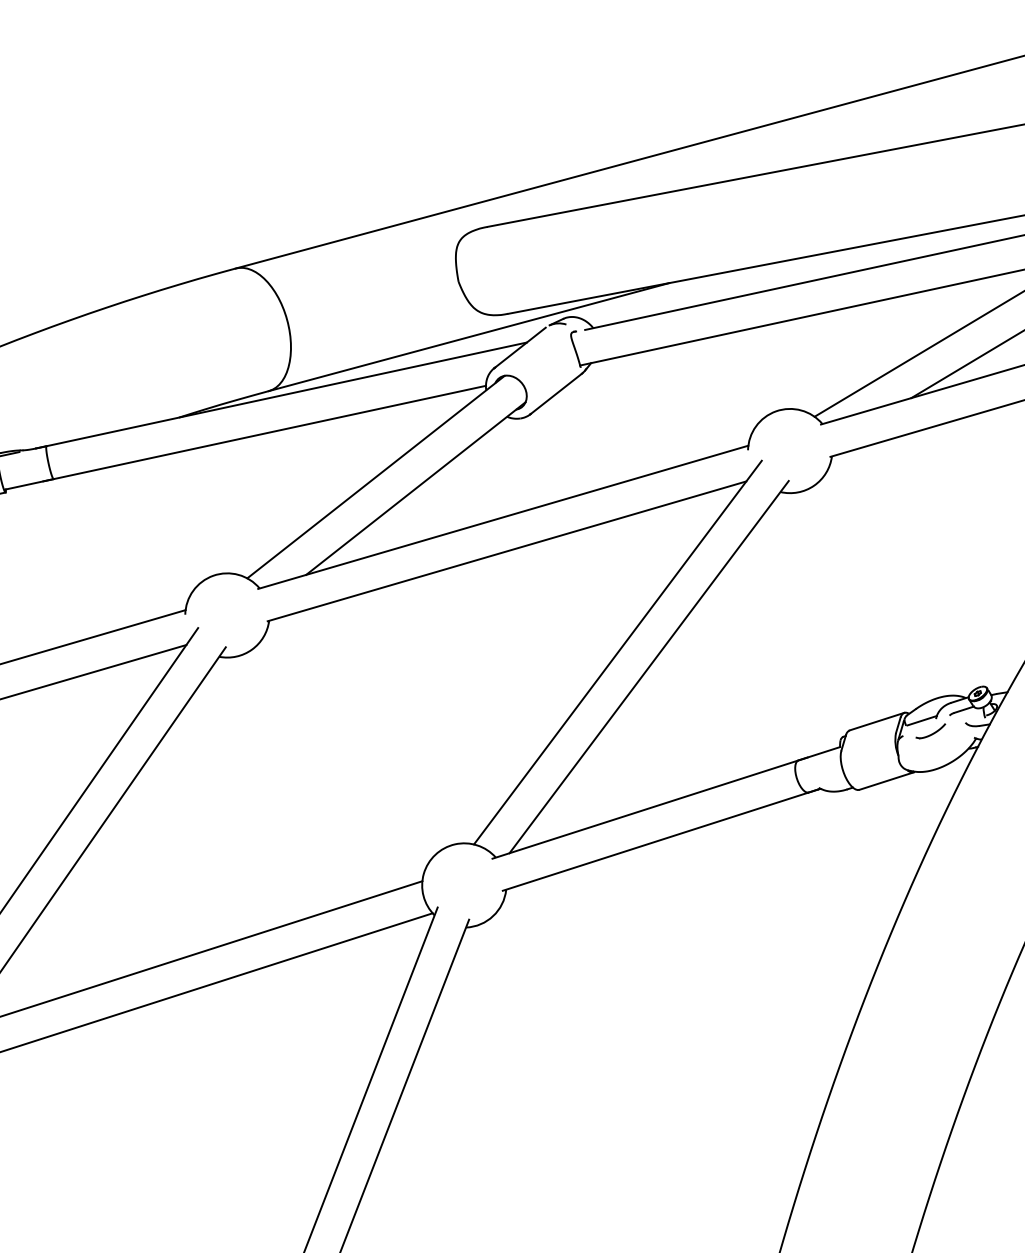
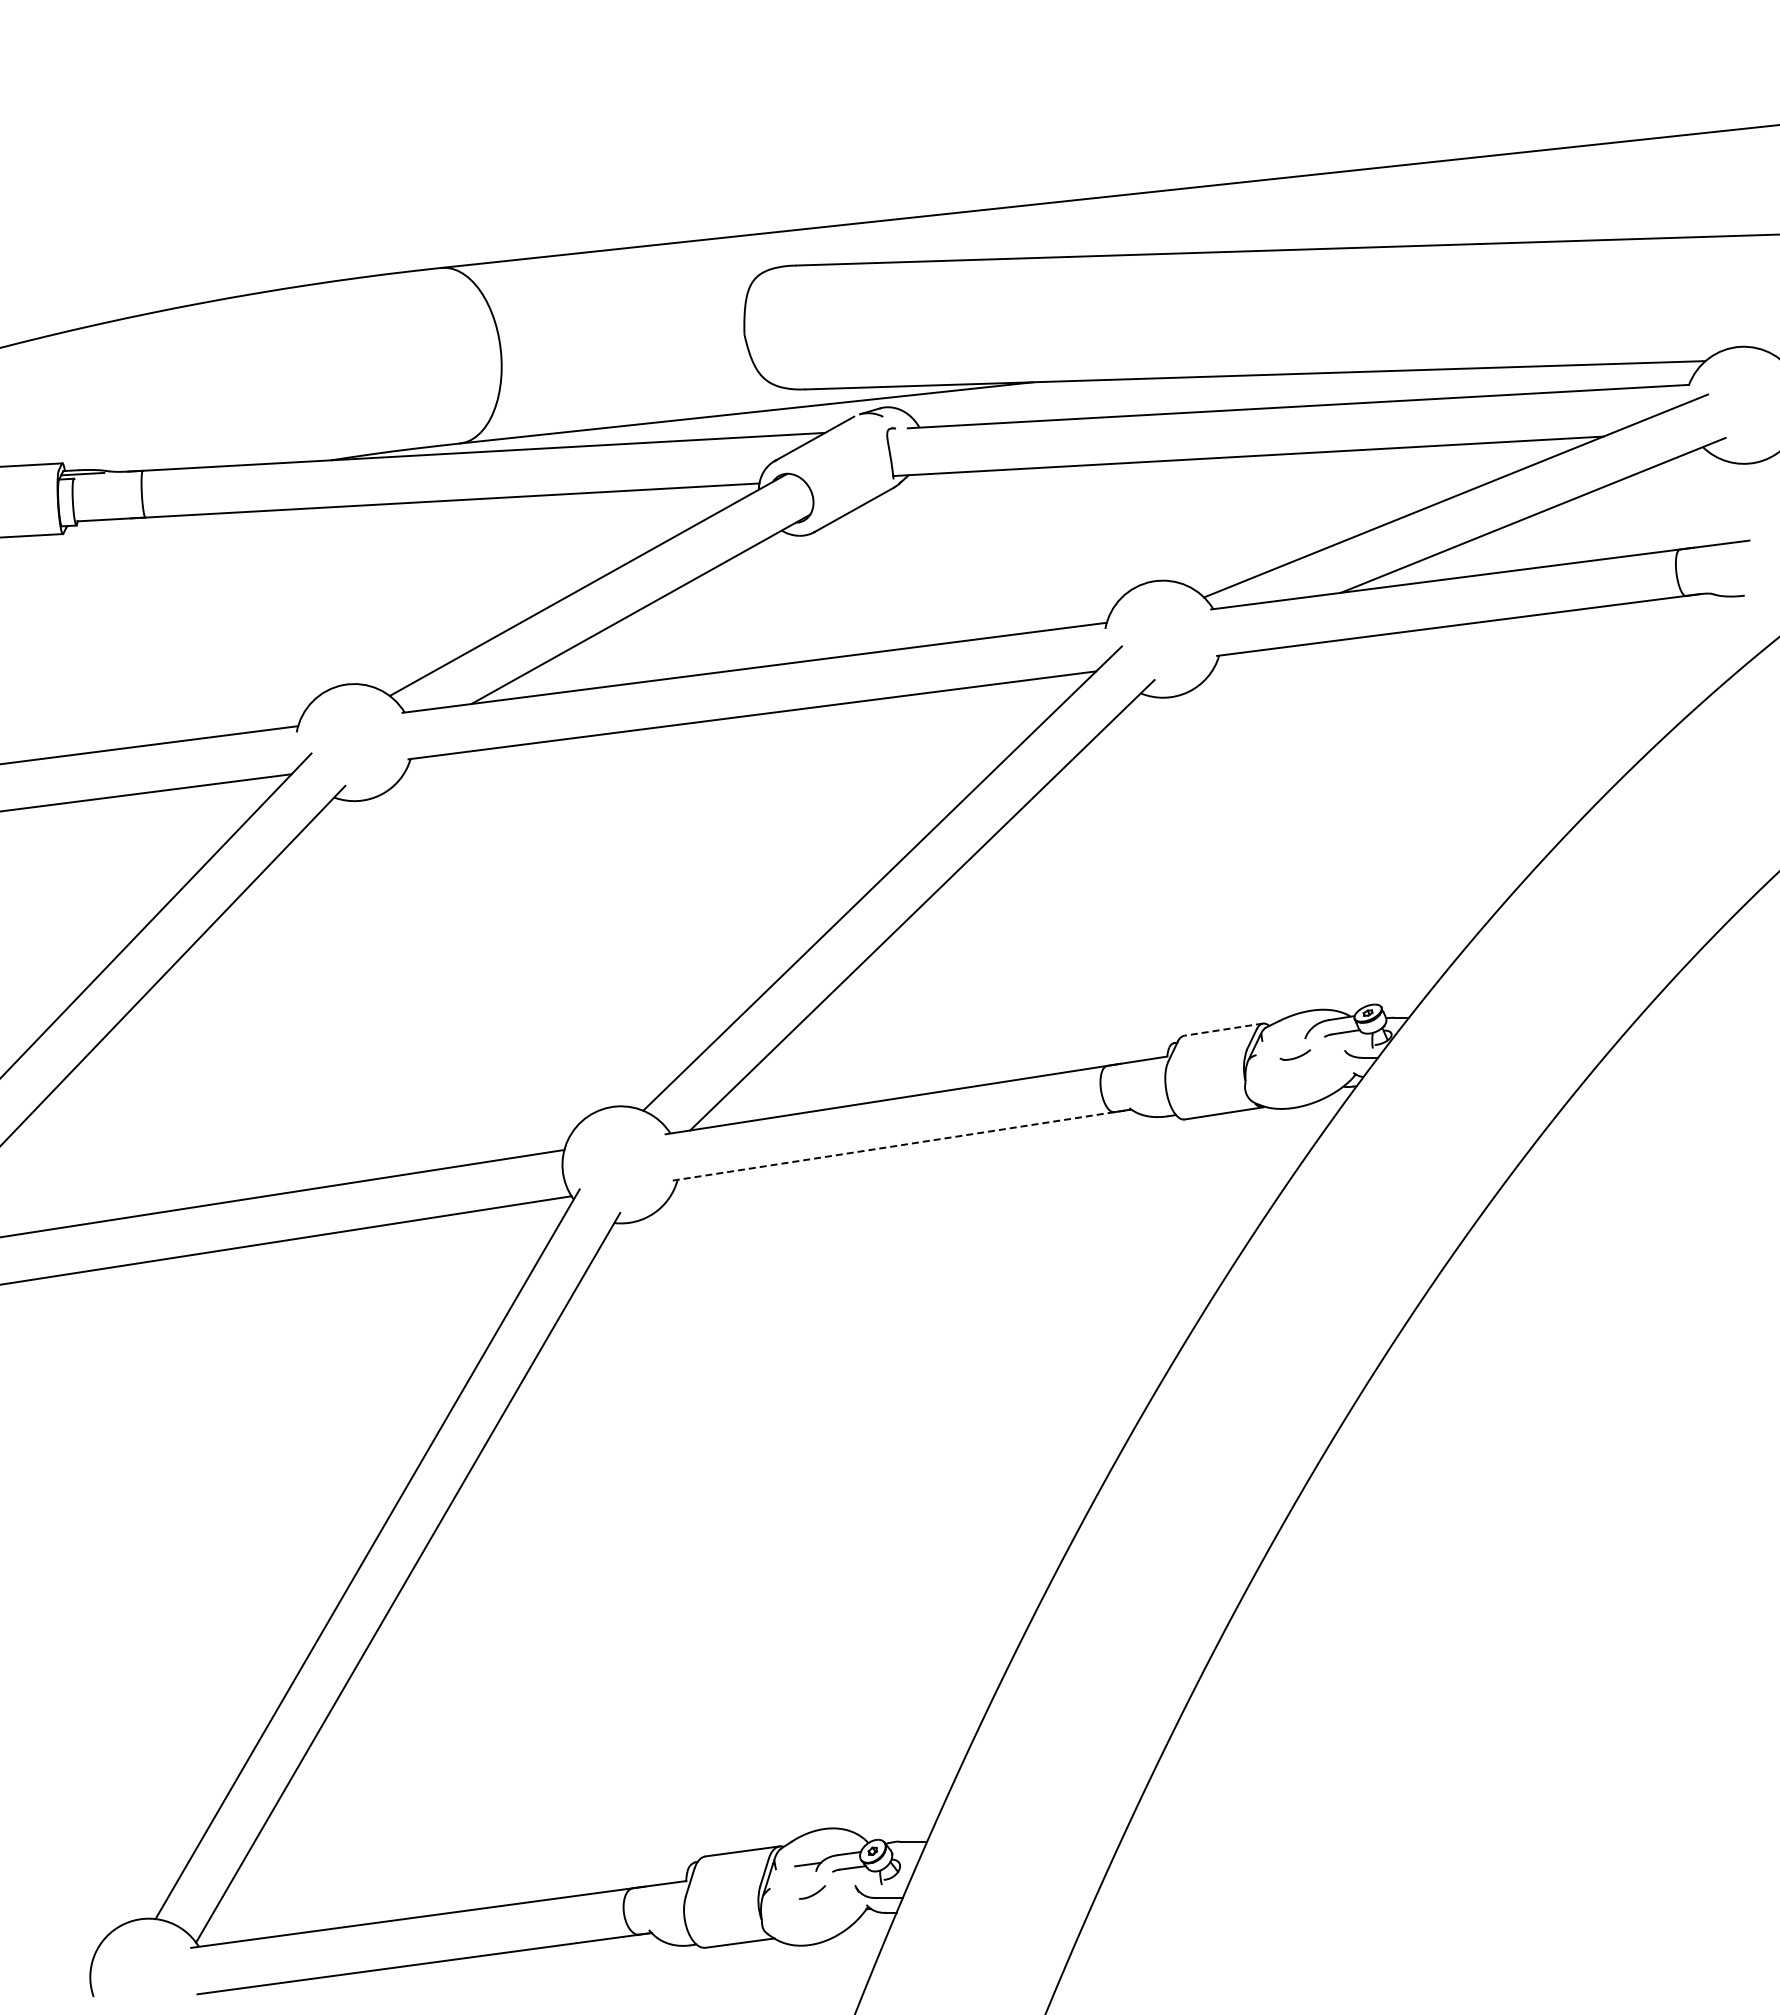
line: (921, 720) -> (1285, 1037), removed
line: (877, 721) -> (1223, 1029), solid -> dashed
part: (930, 731) -> (1295, 1054), size x0.7
line: (660, 840) -> (900, 1145), solid -> dashed

